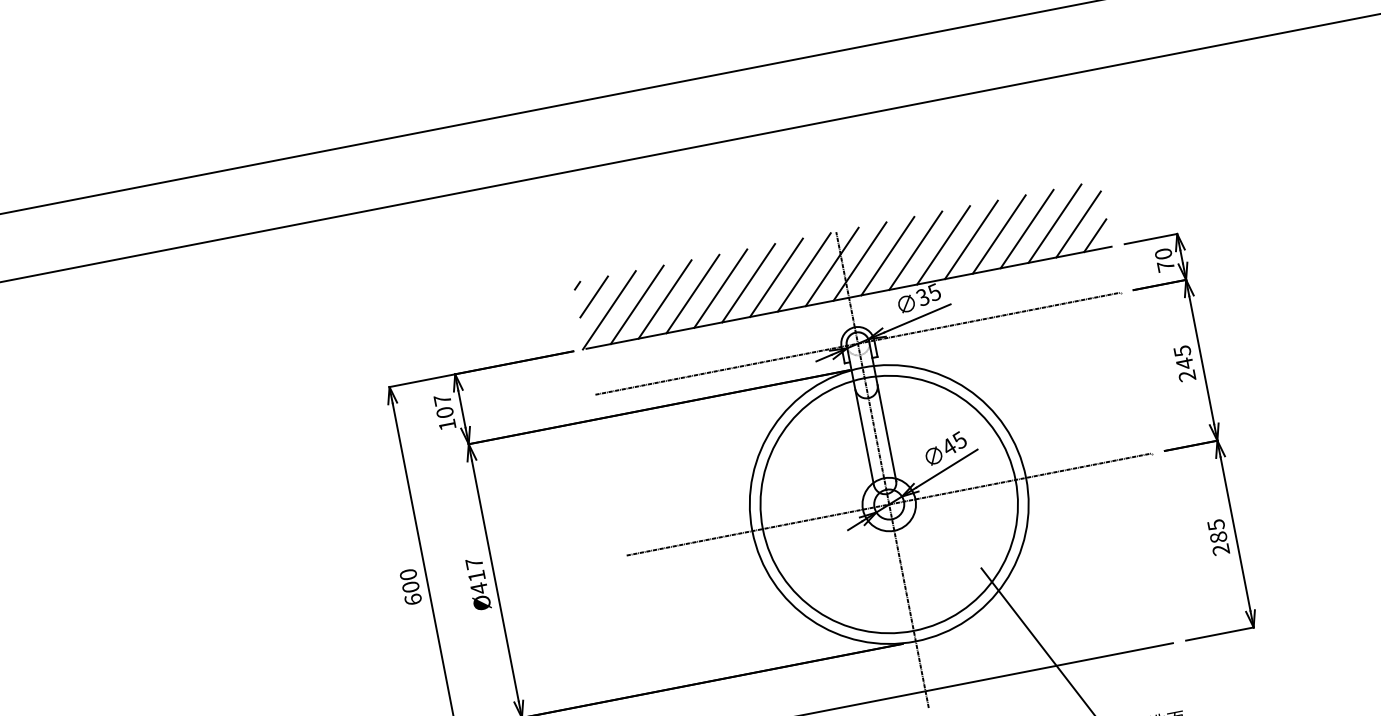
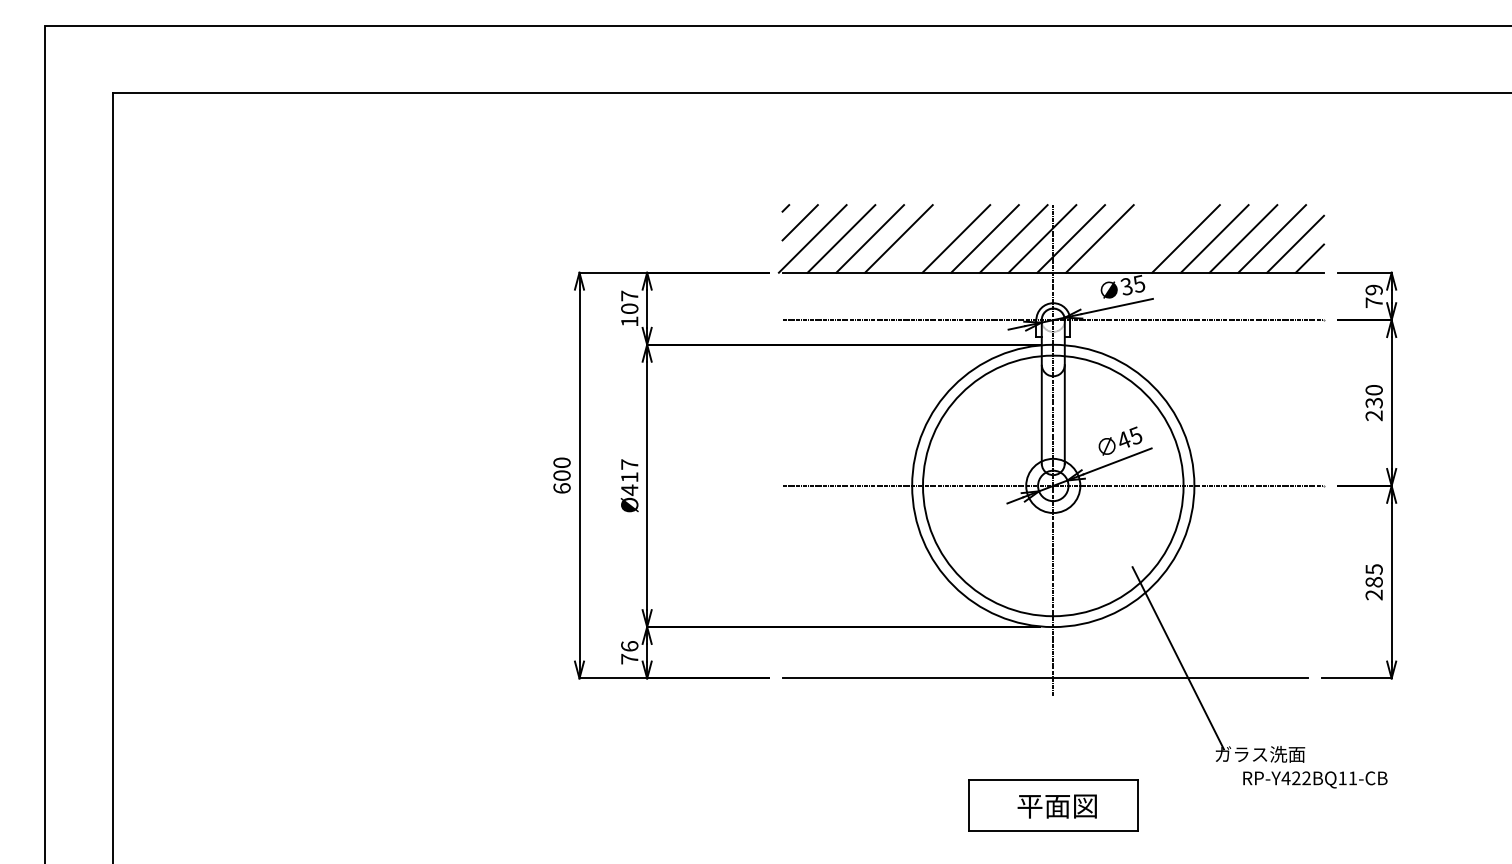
line: (943, 244) -> (1157, 238), removed
line: (915, 250) -> (1128, 238), removed
text: (1162, 253) -> (1373, 289), 70 -> 79
line: (720, 288) -> (927, 238), removed
text: (1182, 357) -> (1373, 396), 245 -> 230

